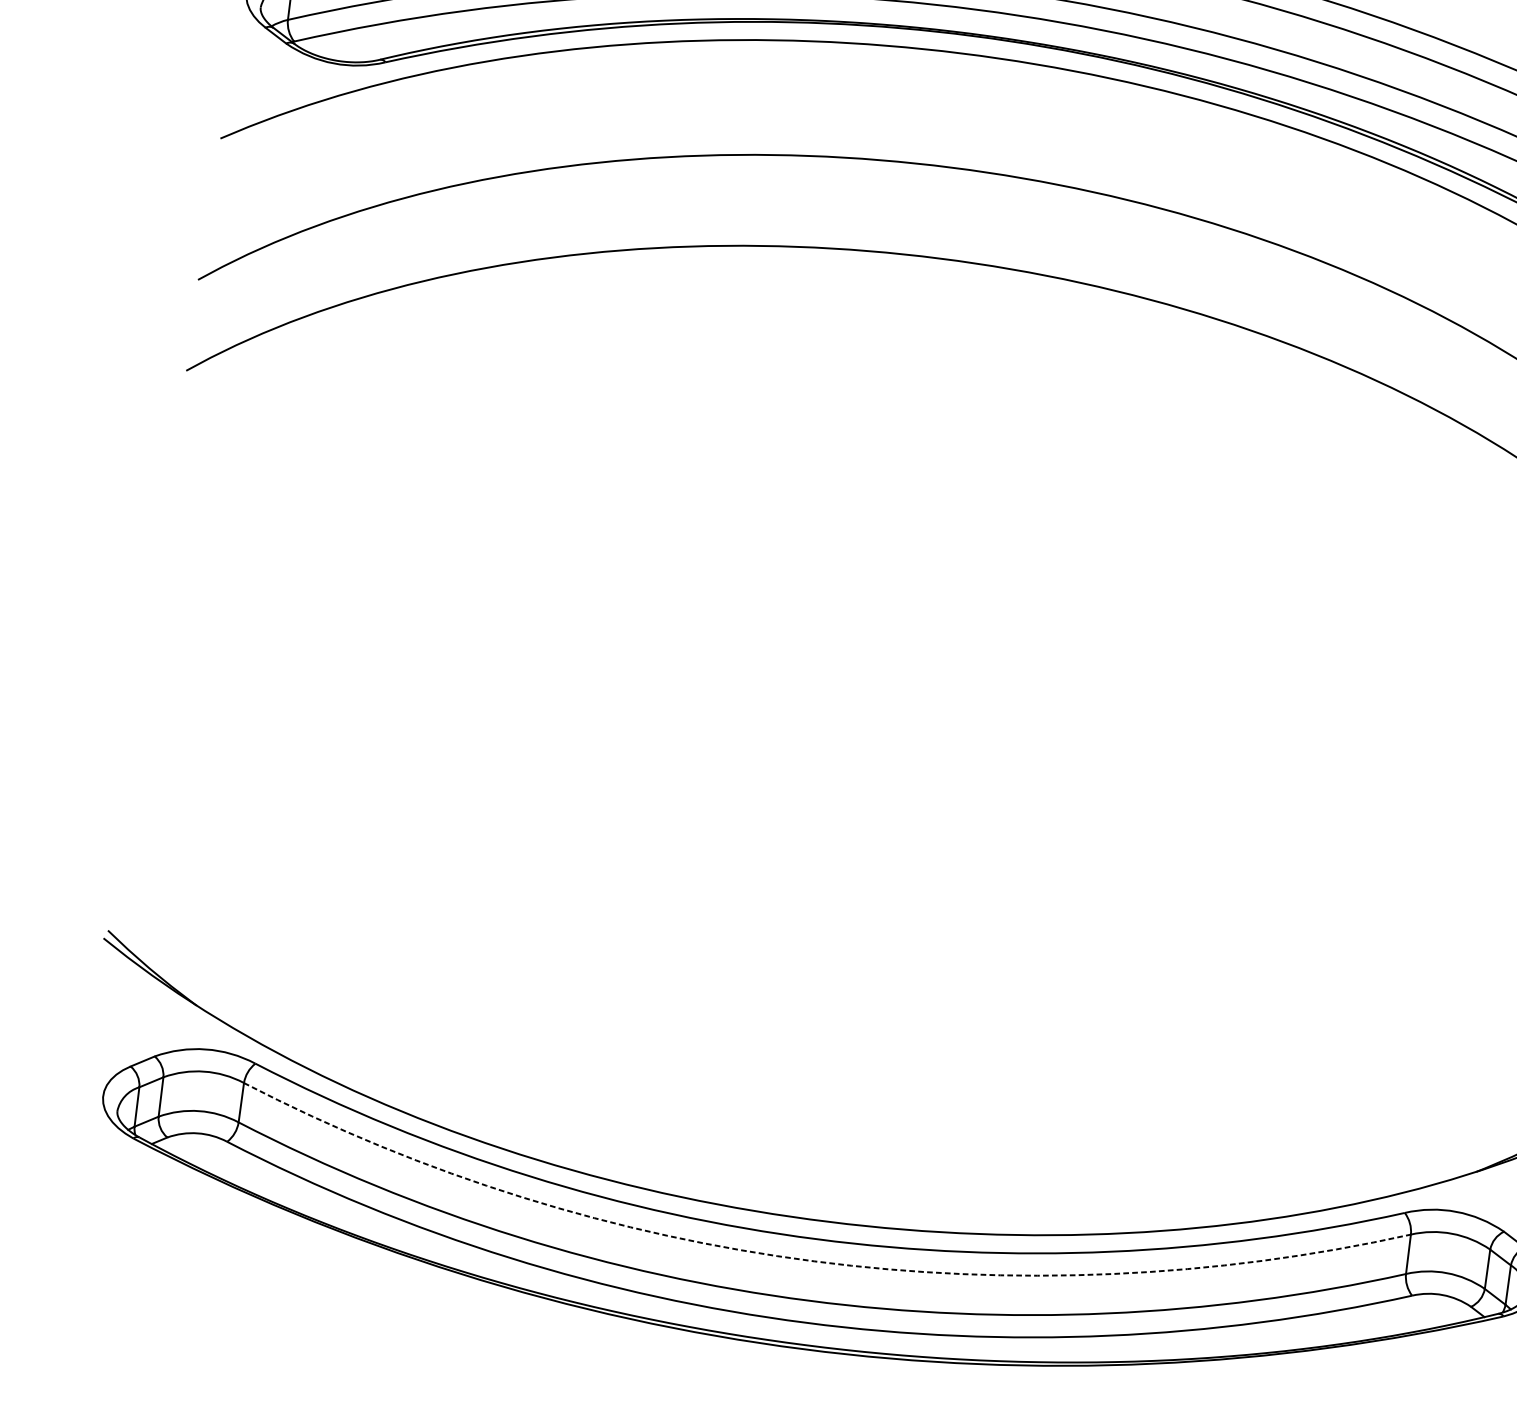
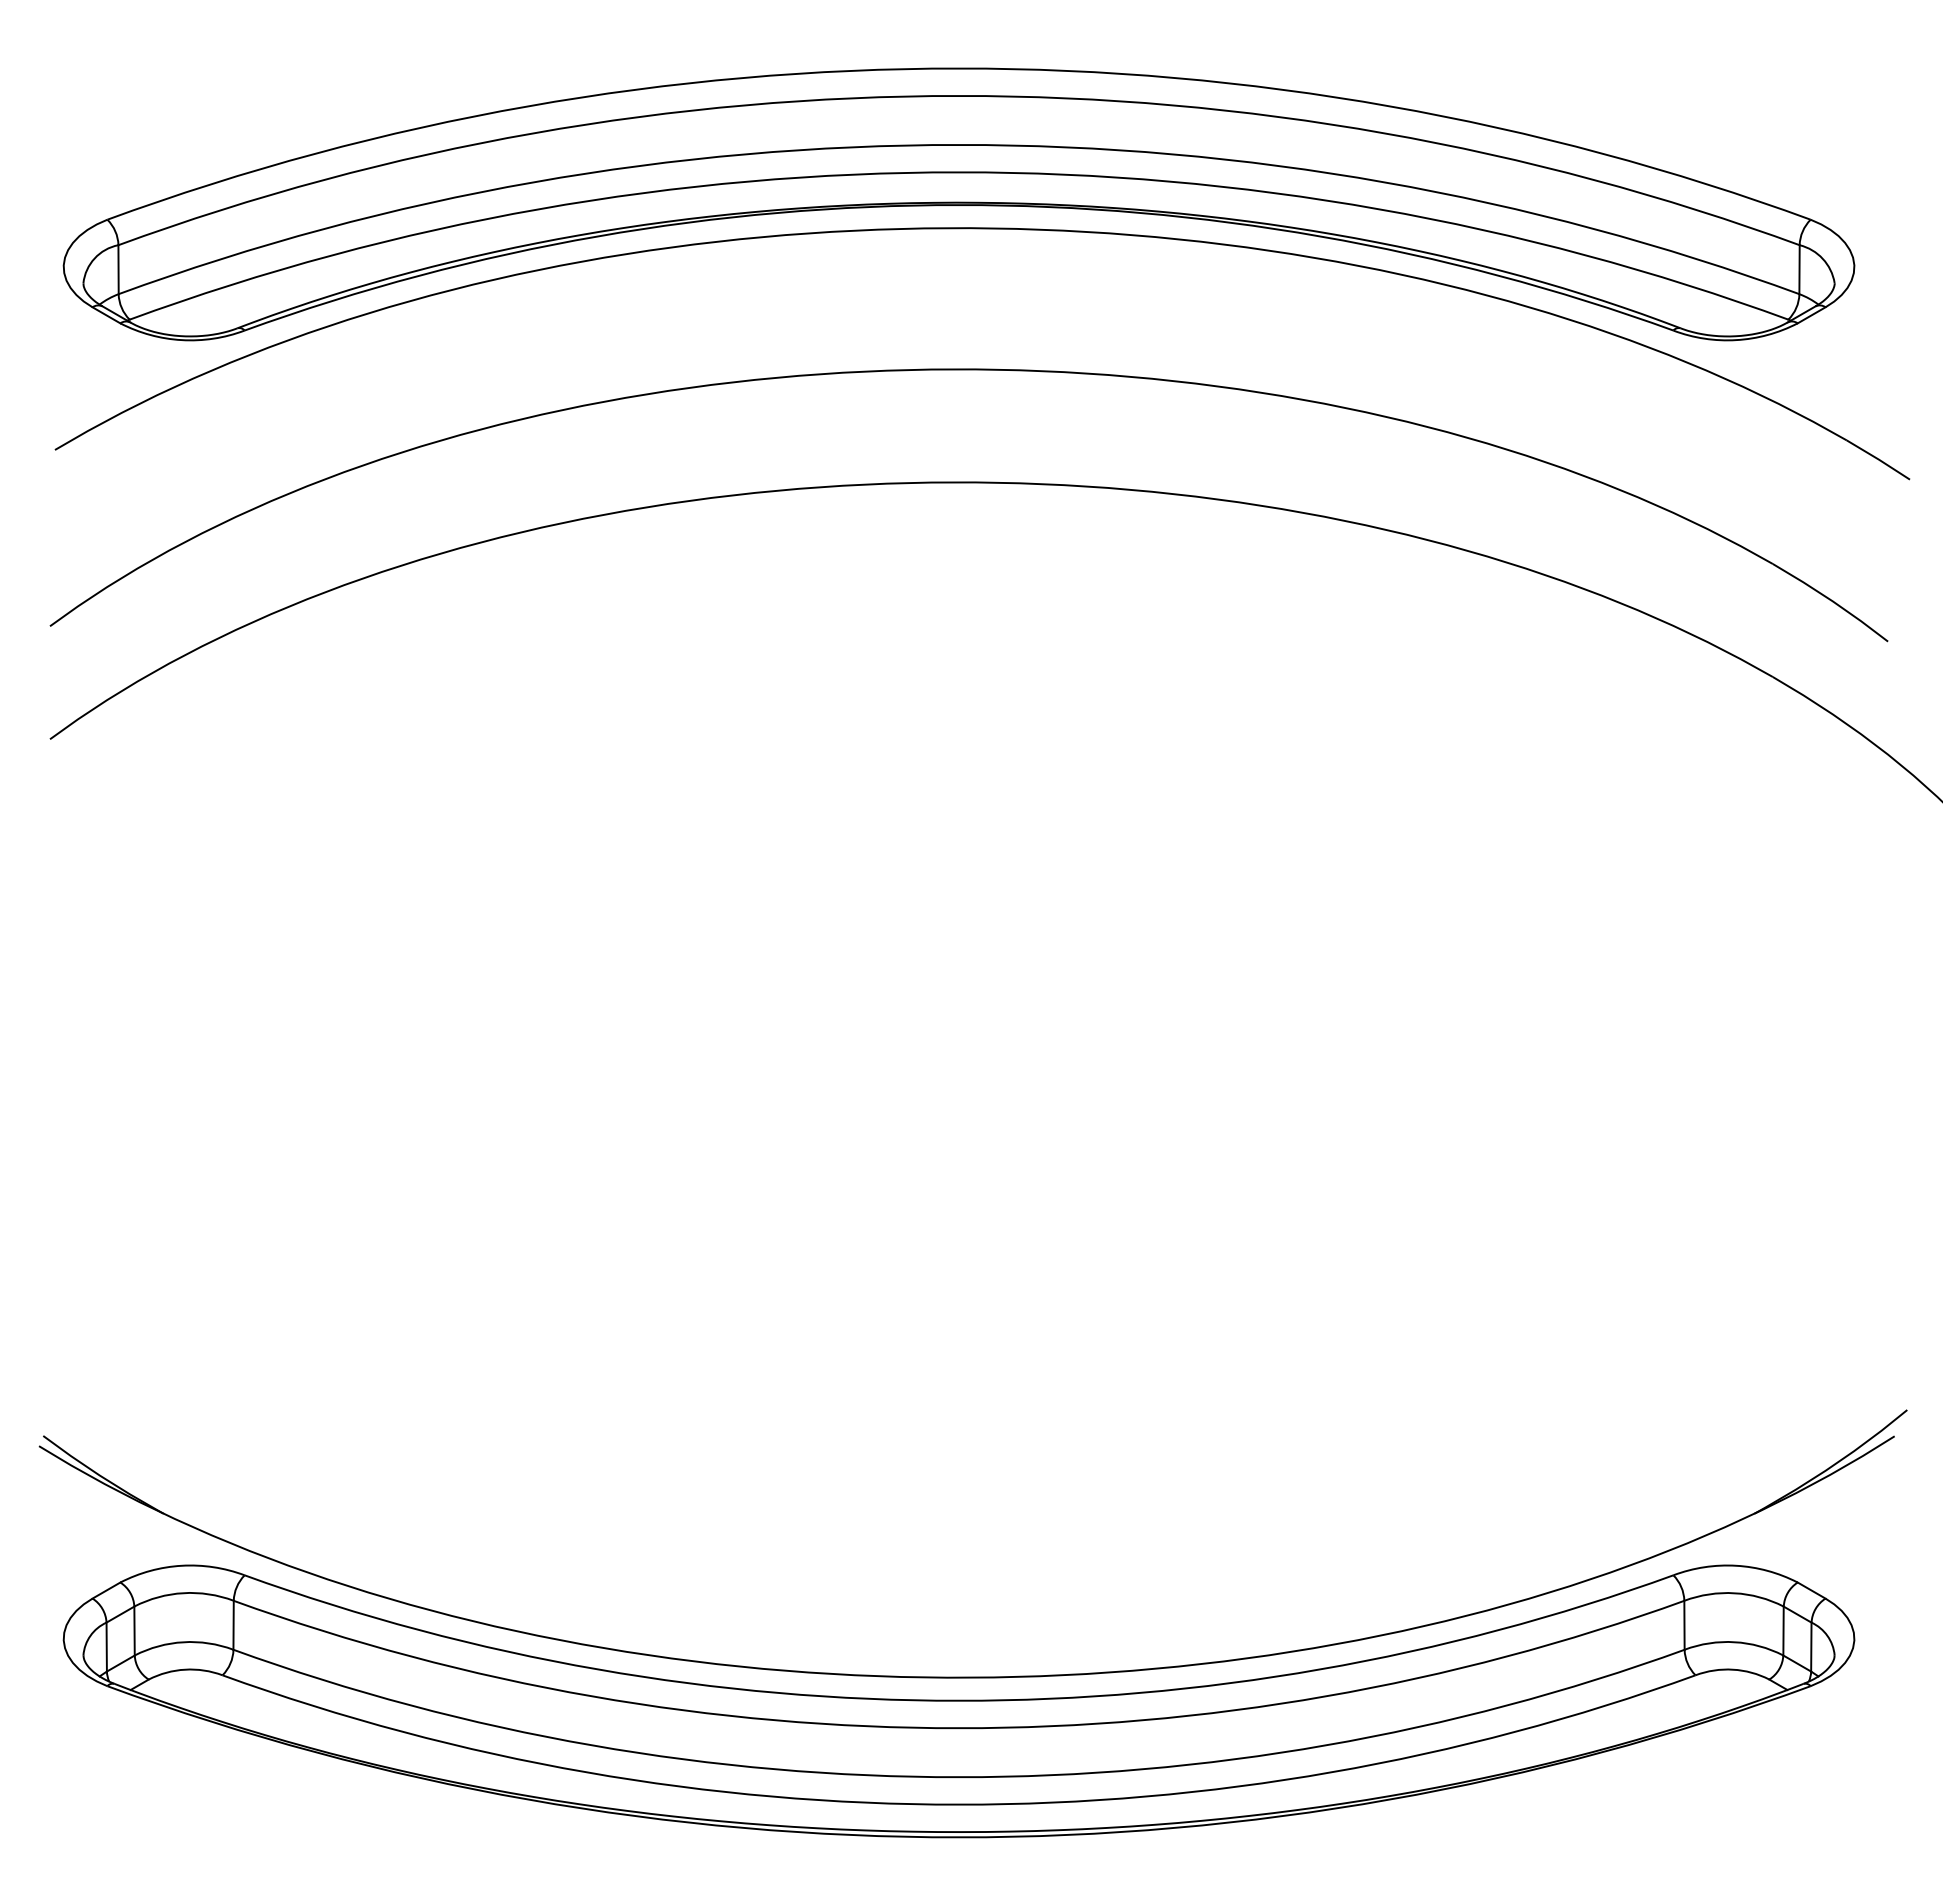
arc: (814, 1261) -> (959, 1728), dashed -> solid

